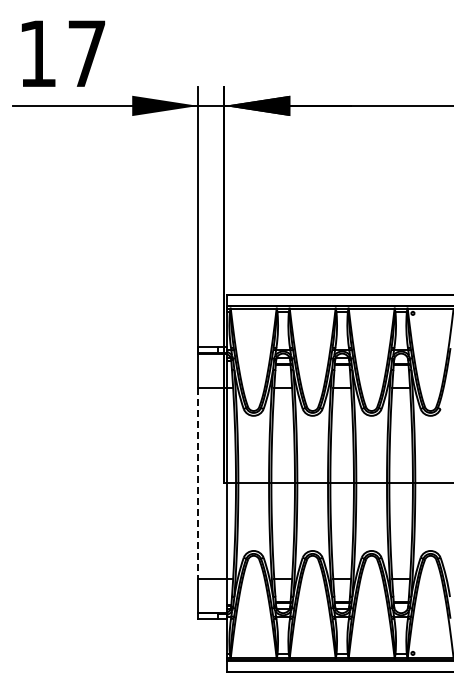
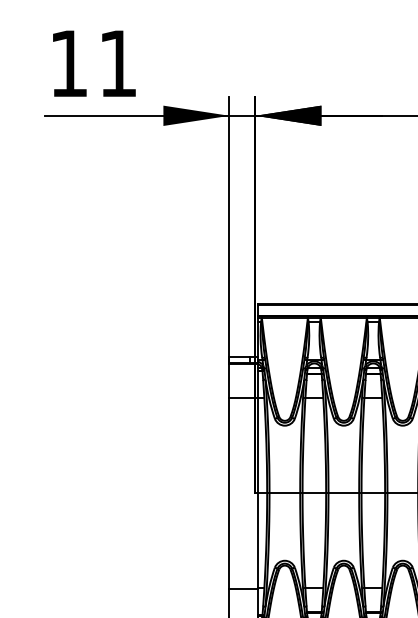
text: (86, 53) -> (117, 63), 17 -> 11
line: (198, 483) -> (229, 493), dashed -> solid

